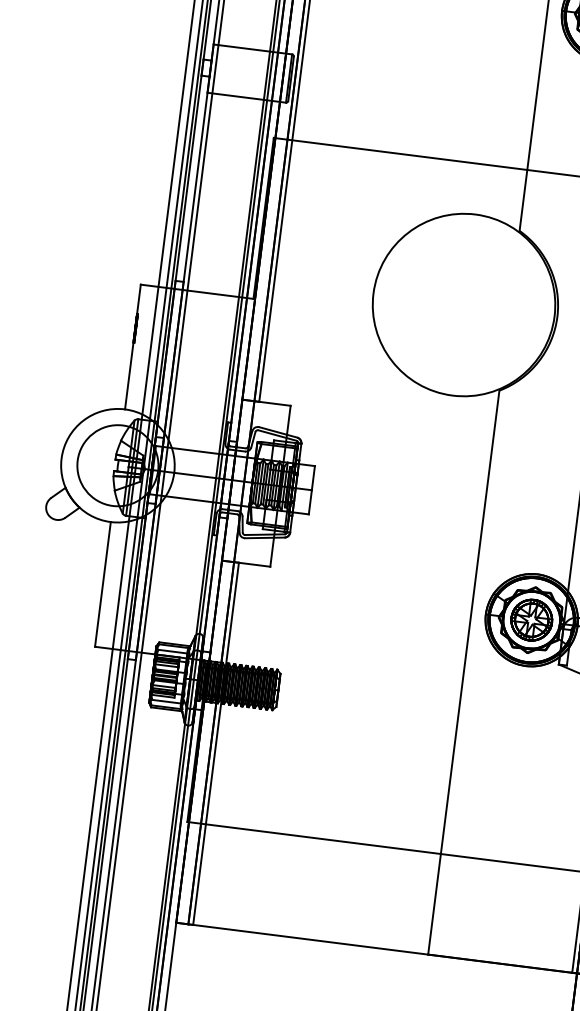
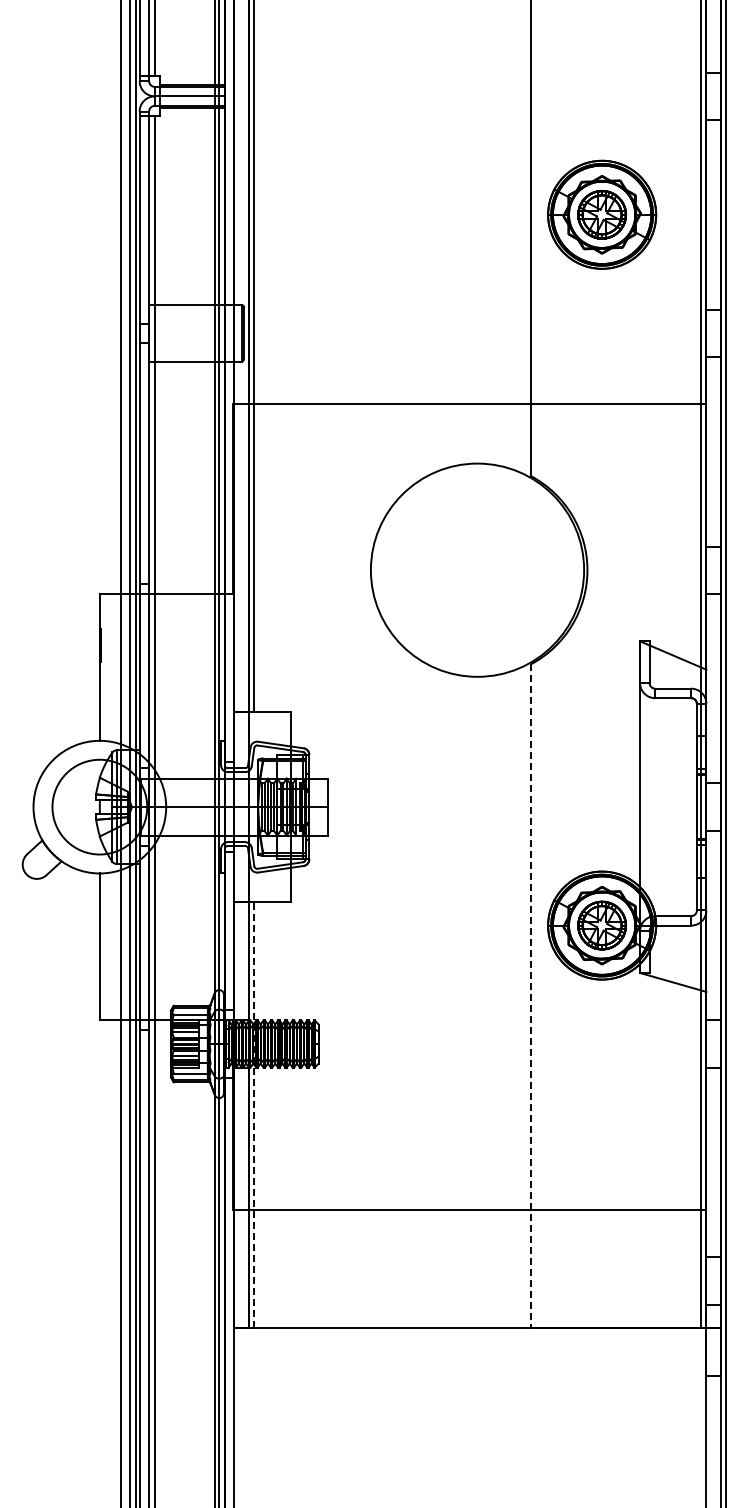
line: (464, 672) -> (531, 996), solid -> dashed
line: (216, 743) -> (254, 1114), solid -> dashed

